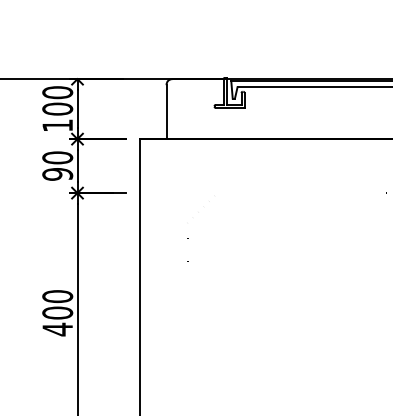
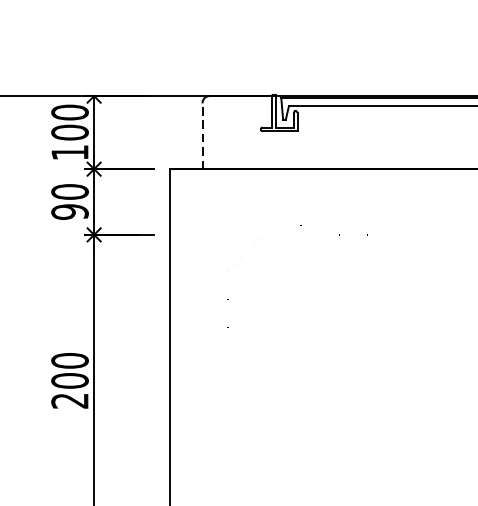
line: (166, 112) -> (202, 136), solid -> dashed
text: (57, 329) -> (69, 400), 400 -> 200

